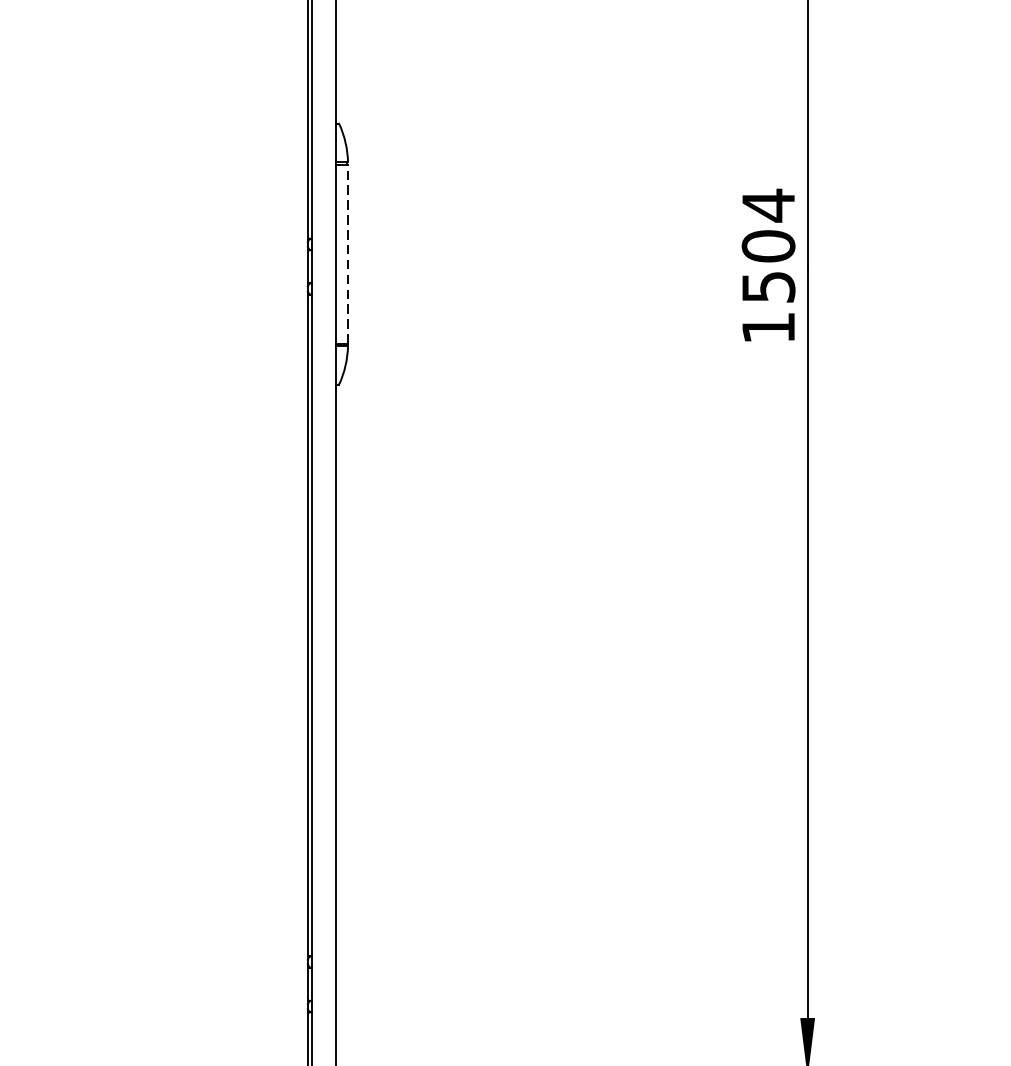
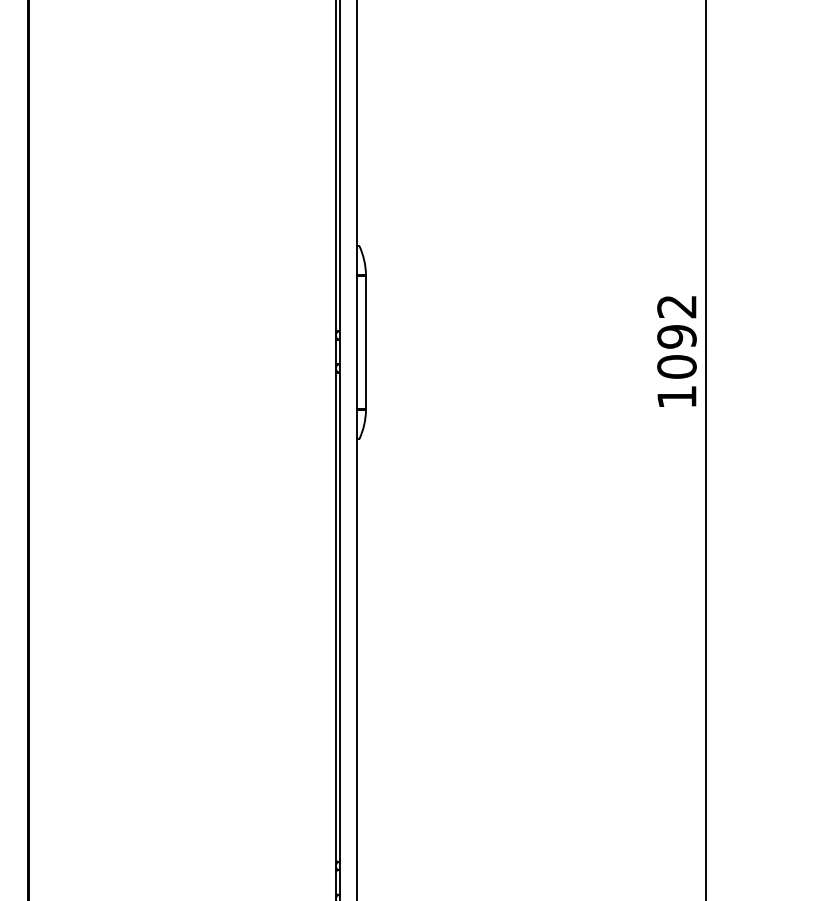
text: (767, 245) -> (676, 336), 1504 -> 1092
line: (348, 254) -> (366, 342), dashed -> solid

